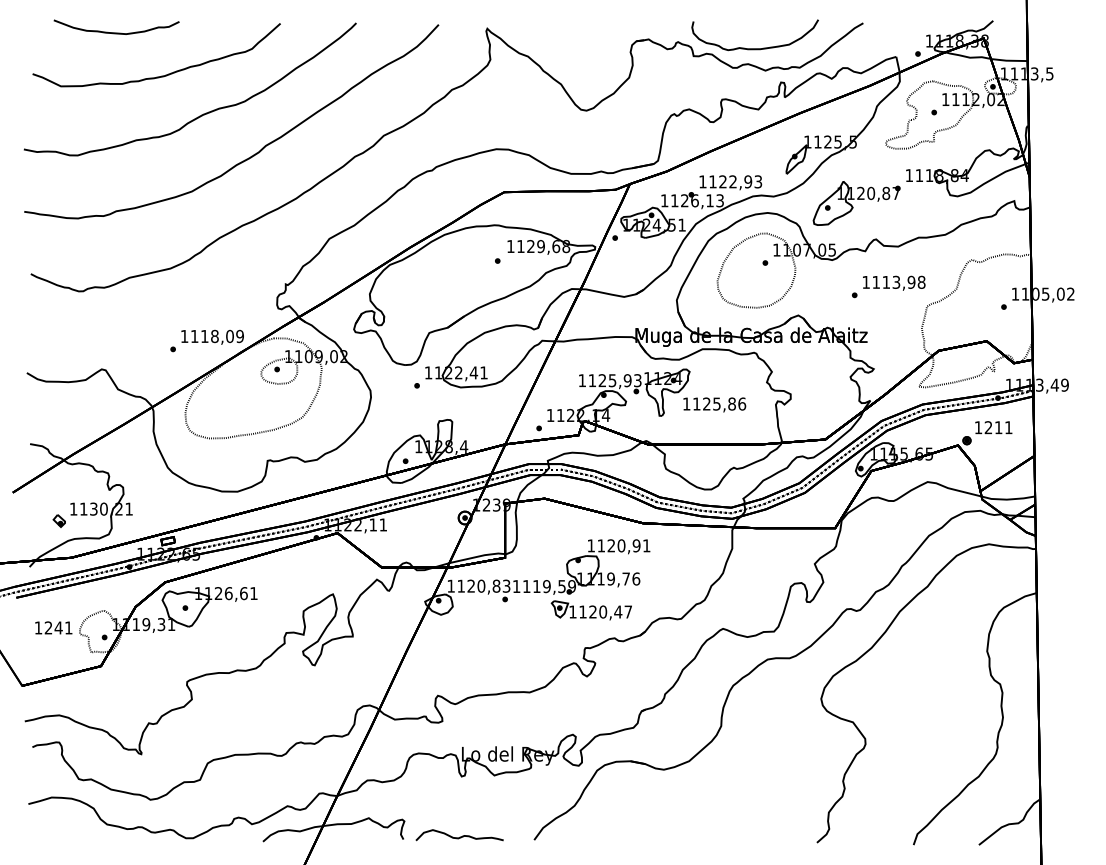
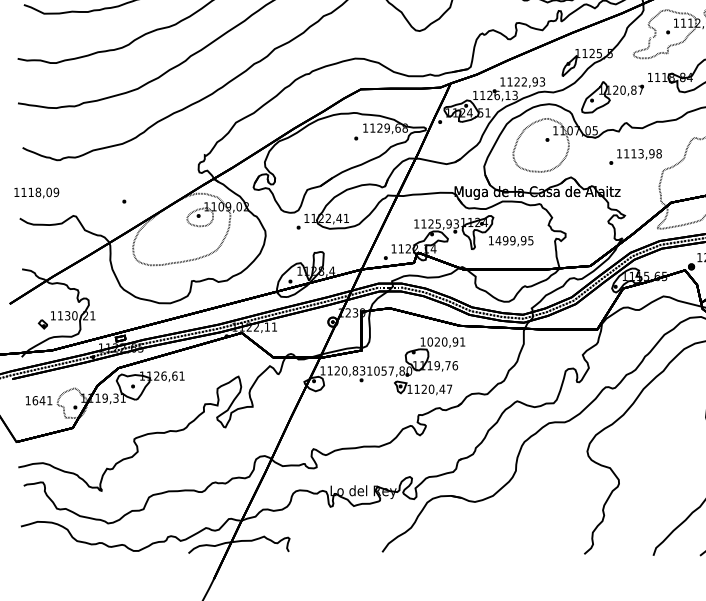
text: (212, 336) -> (36, 192), moved
text: (719, 403) -> (514, 240), 1125,86 -> 1499,95
text: (601, 545) -> (430, 341), 1120,91 -> 1020,91
text: (548, 586) -> (392, 371), 1119,59 -> 1057,80
text: (48, 627) -> (35, 400), 1241 -> 1641
curve: (460, 836) -> (329, 549), removed

